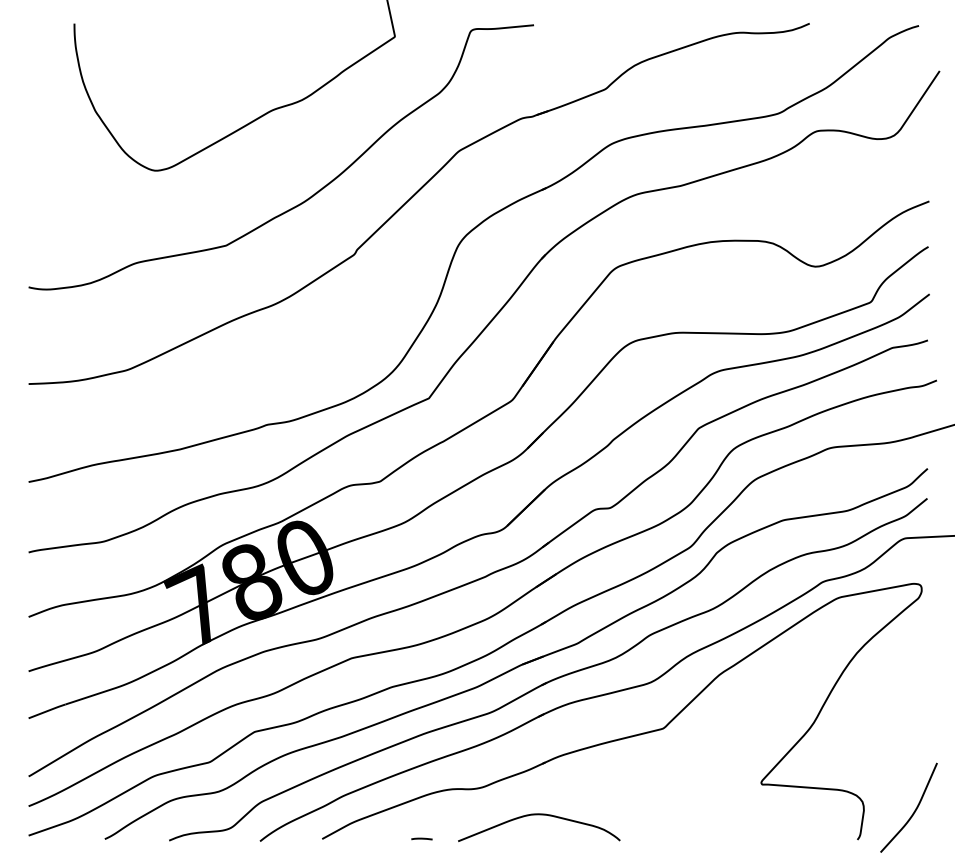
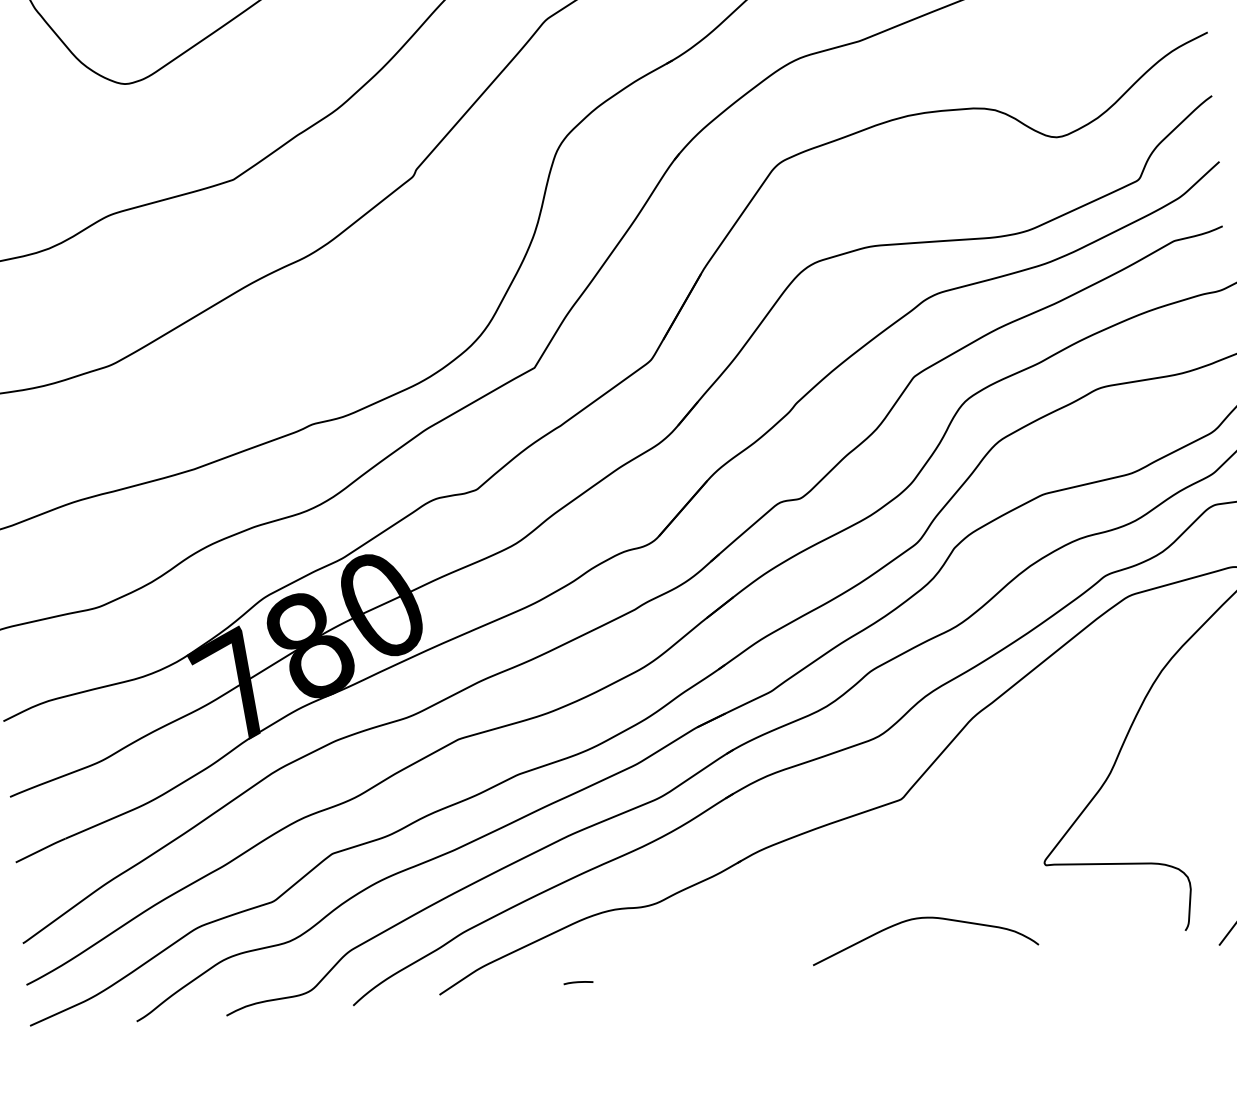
curve: (539, 815) -> (923, 919), moved

